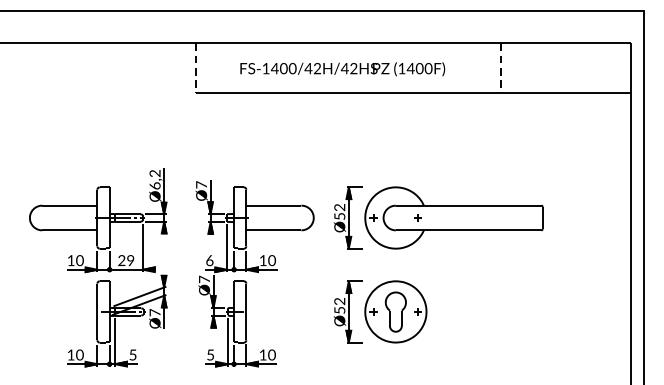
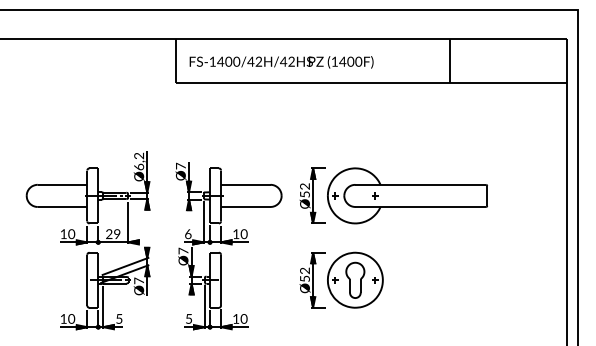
line: (195, 68) -> (175, 61), dashed -> solid
line: (500, 68) -> (449, 61), dashed -> solid
text: (342, 69) -> (281, 62), moved

